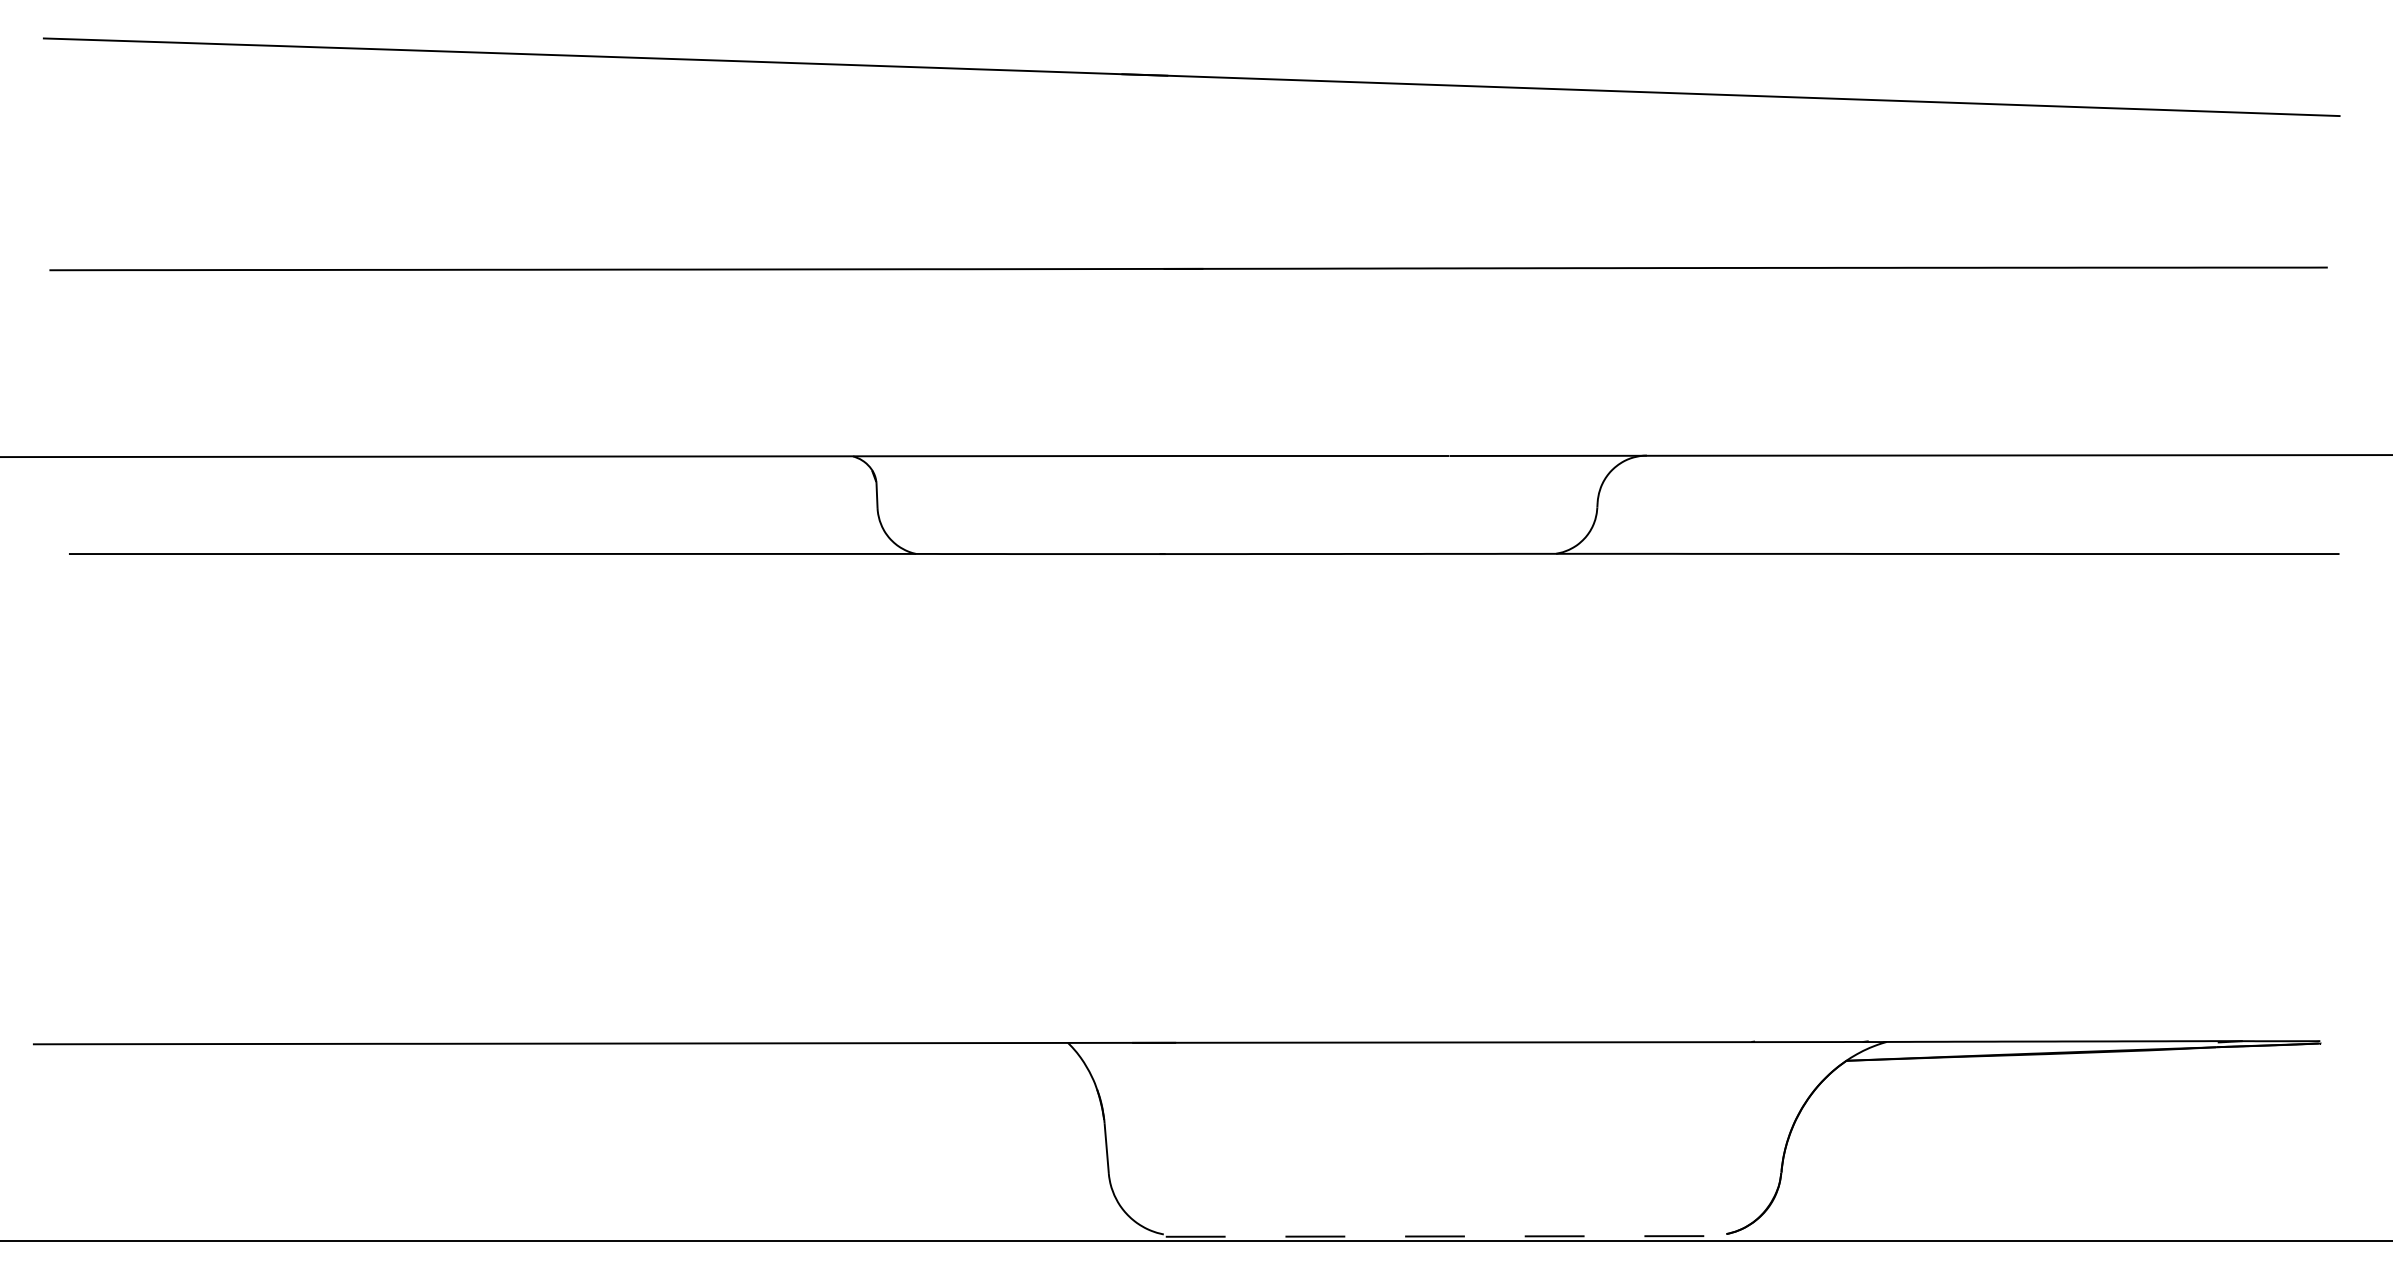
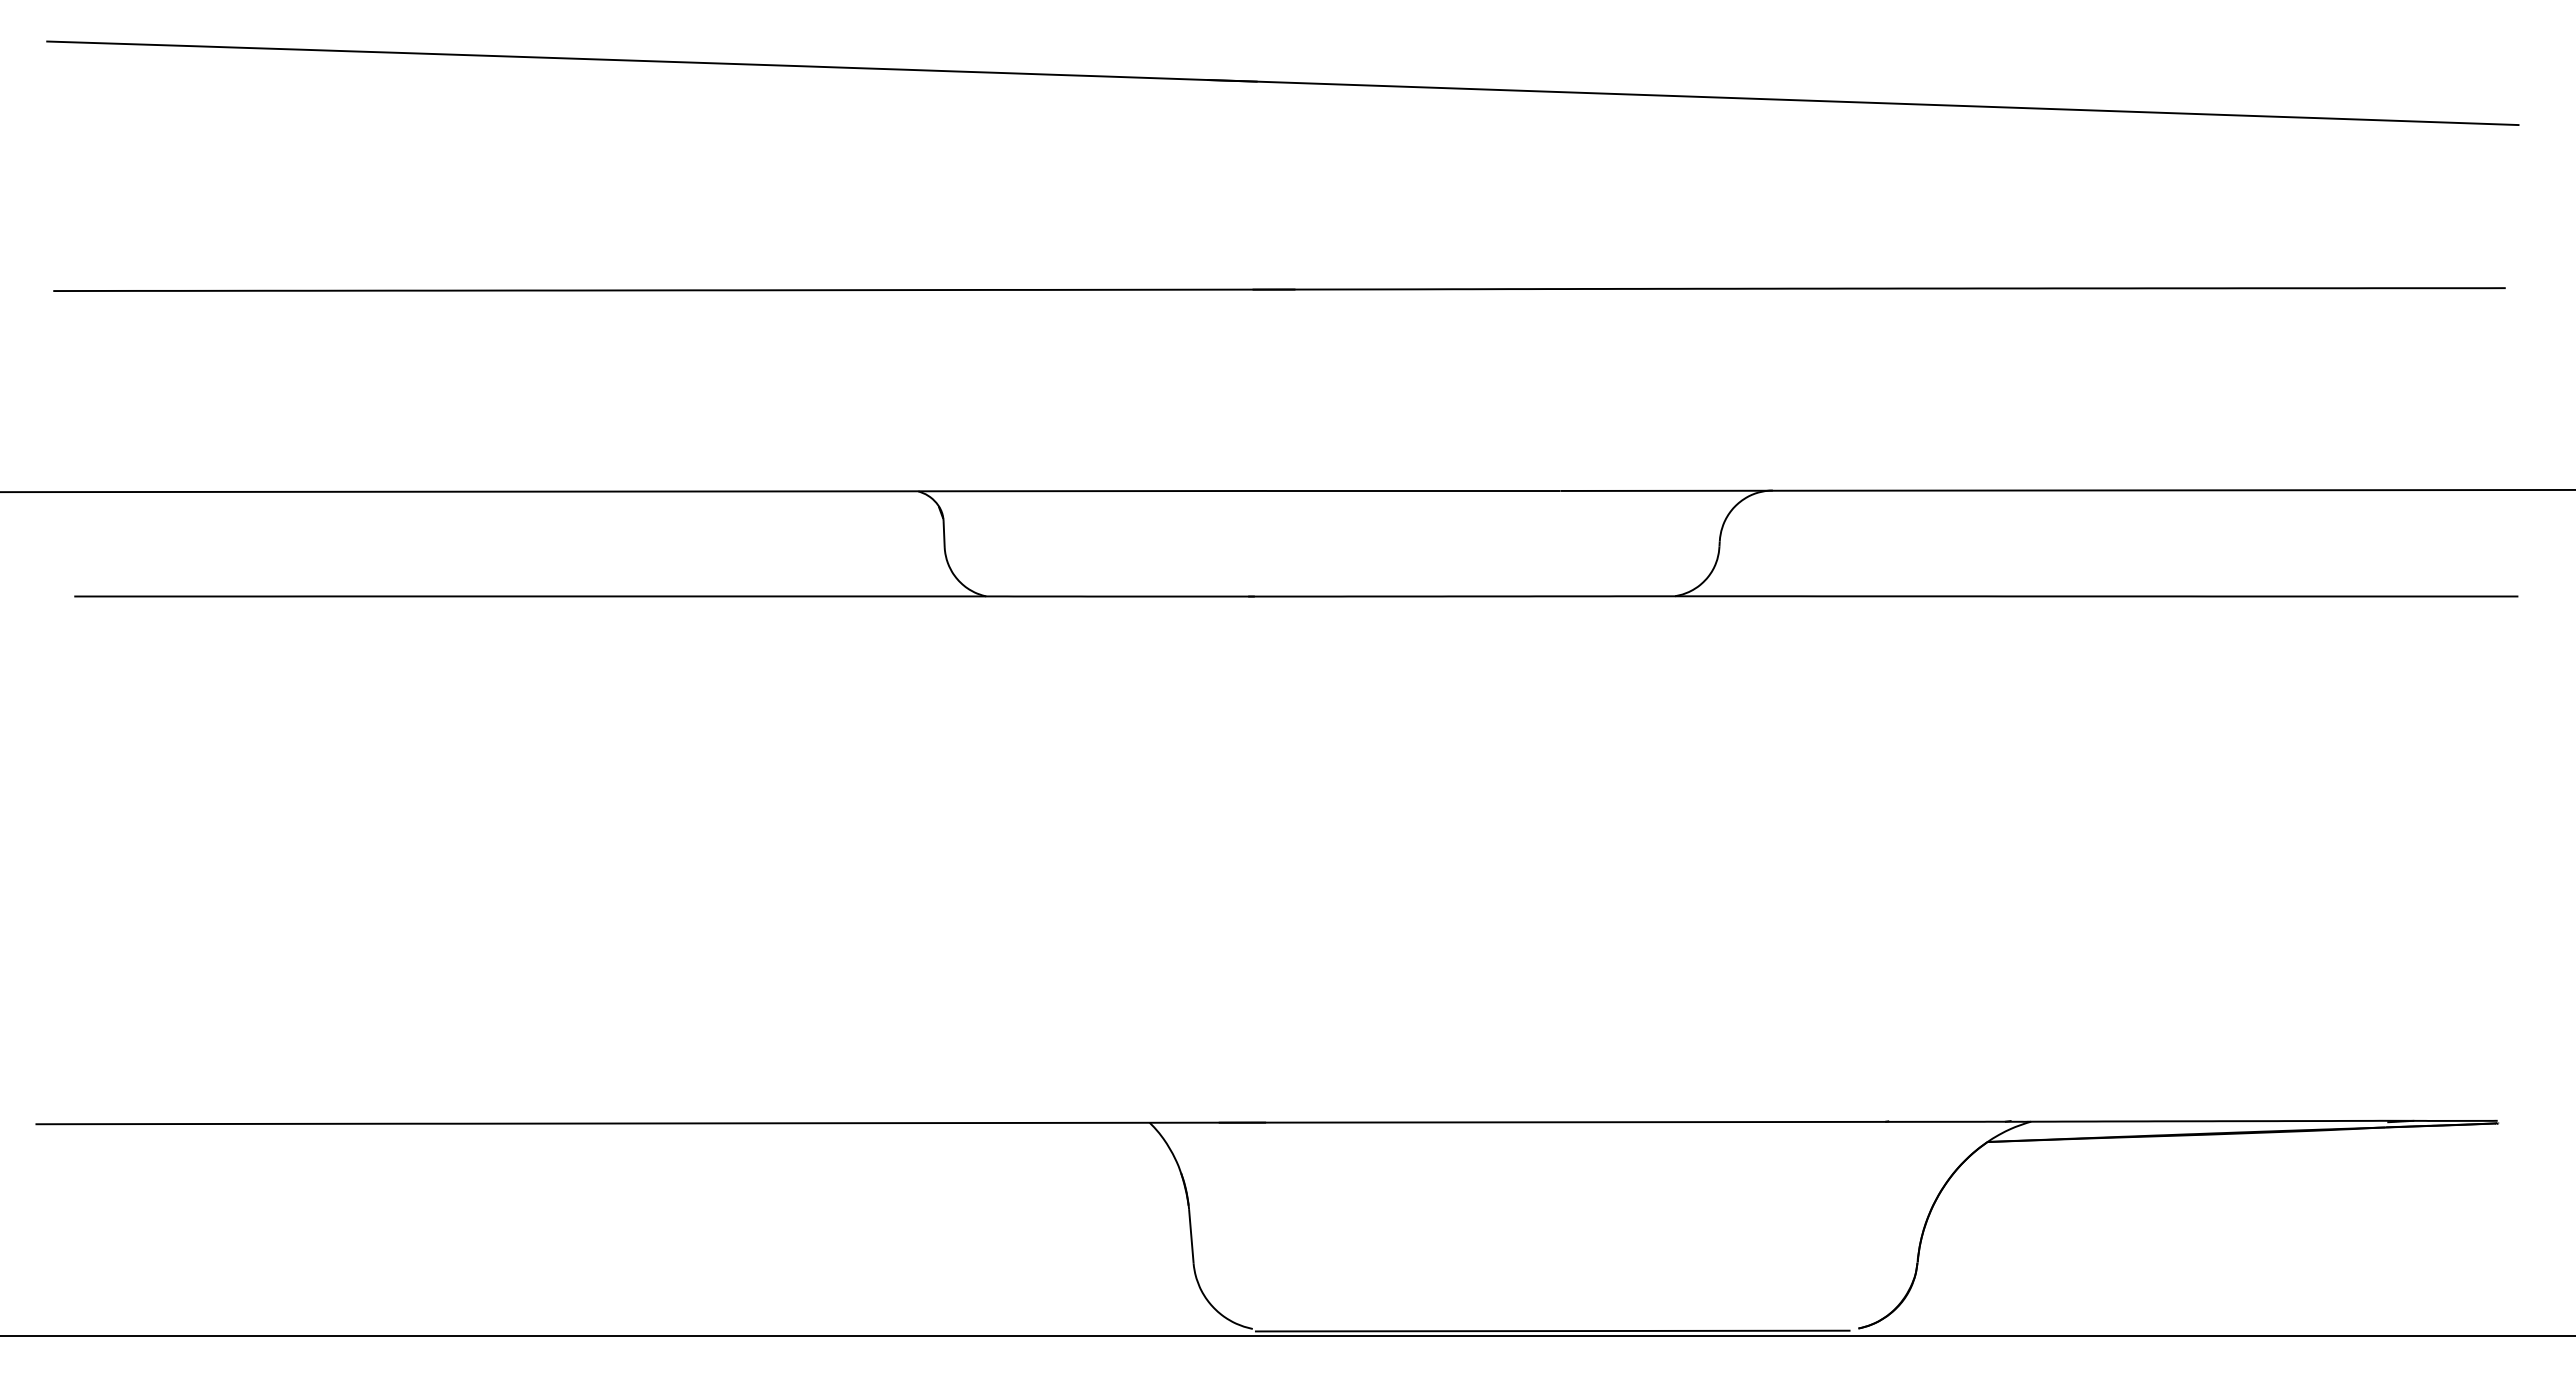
line: (1442, 1236) -> (1552, 1331), dashed -> solid

